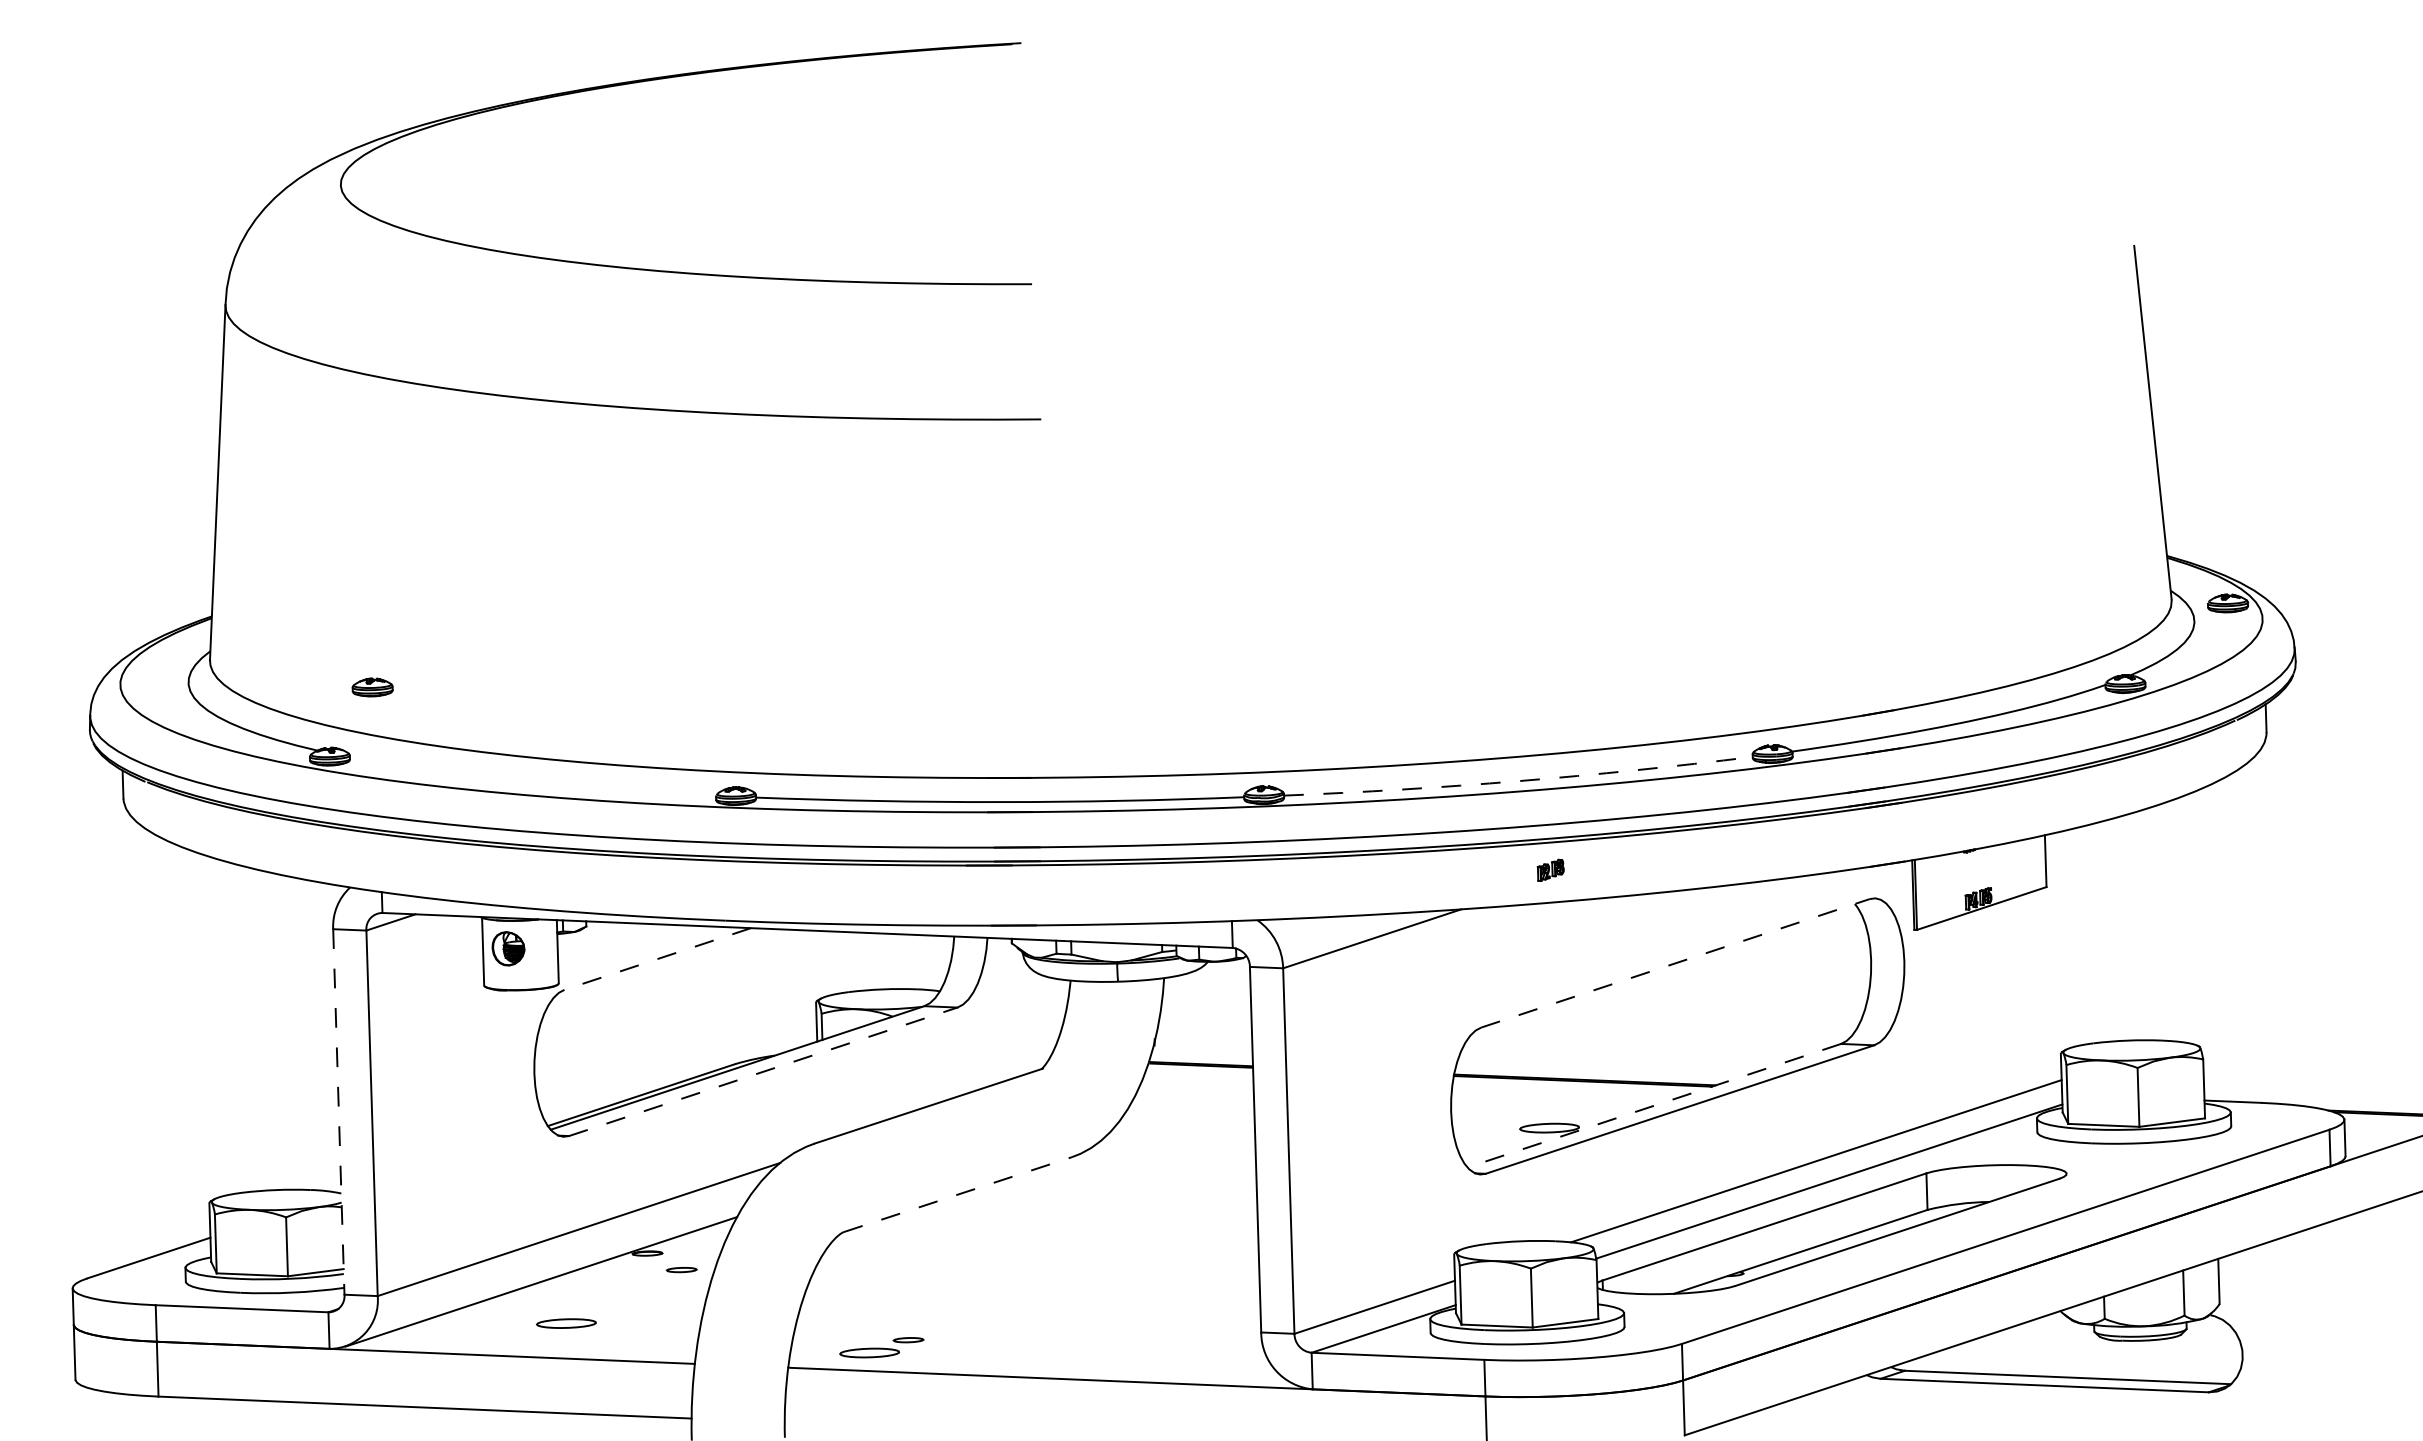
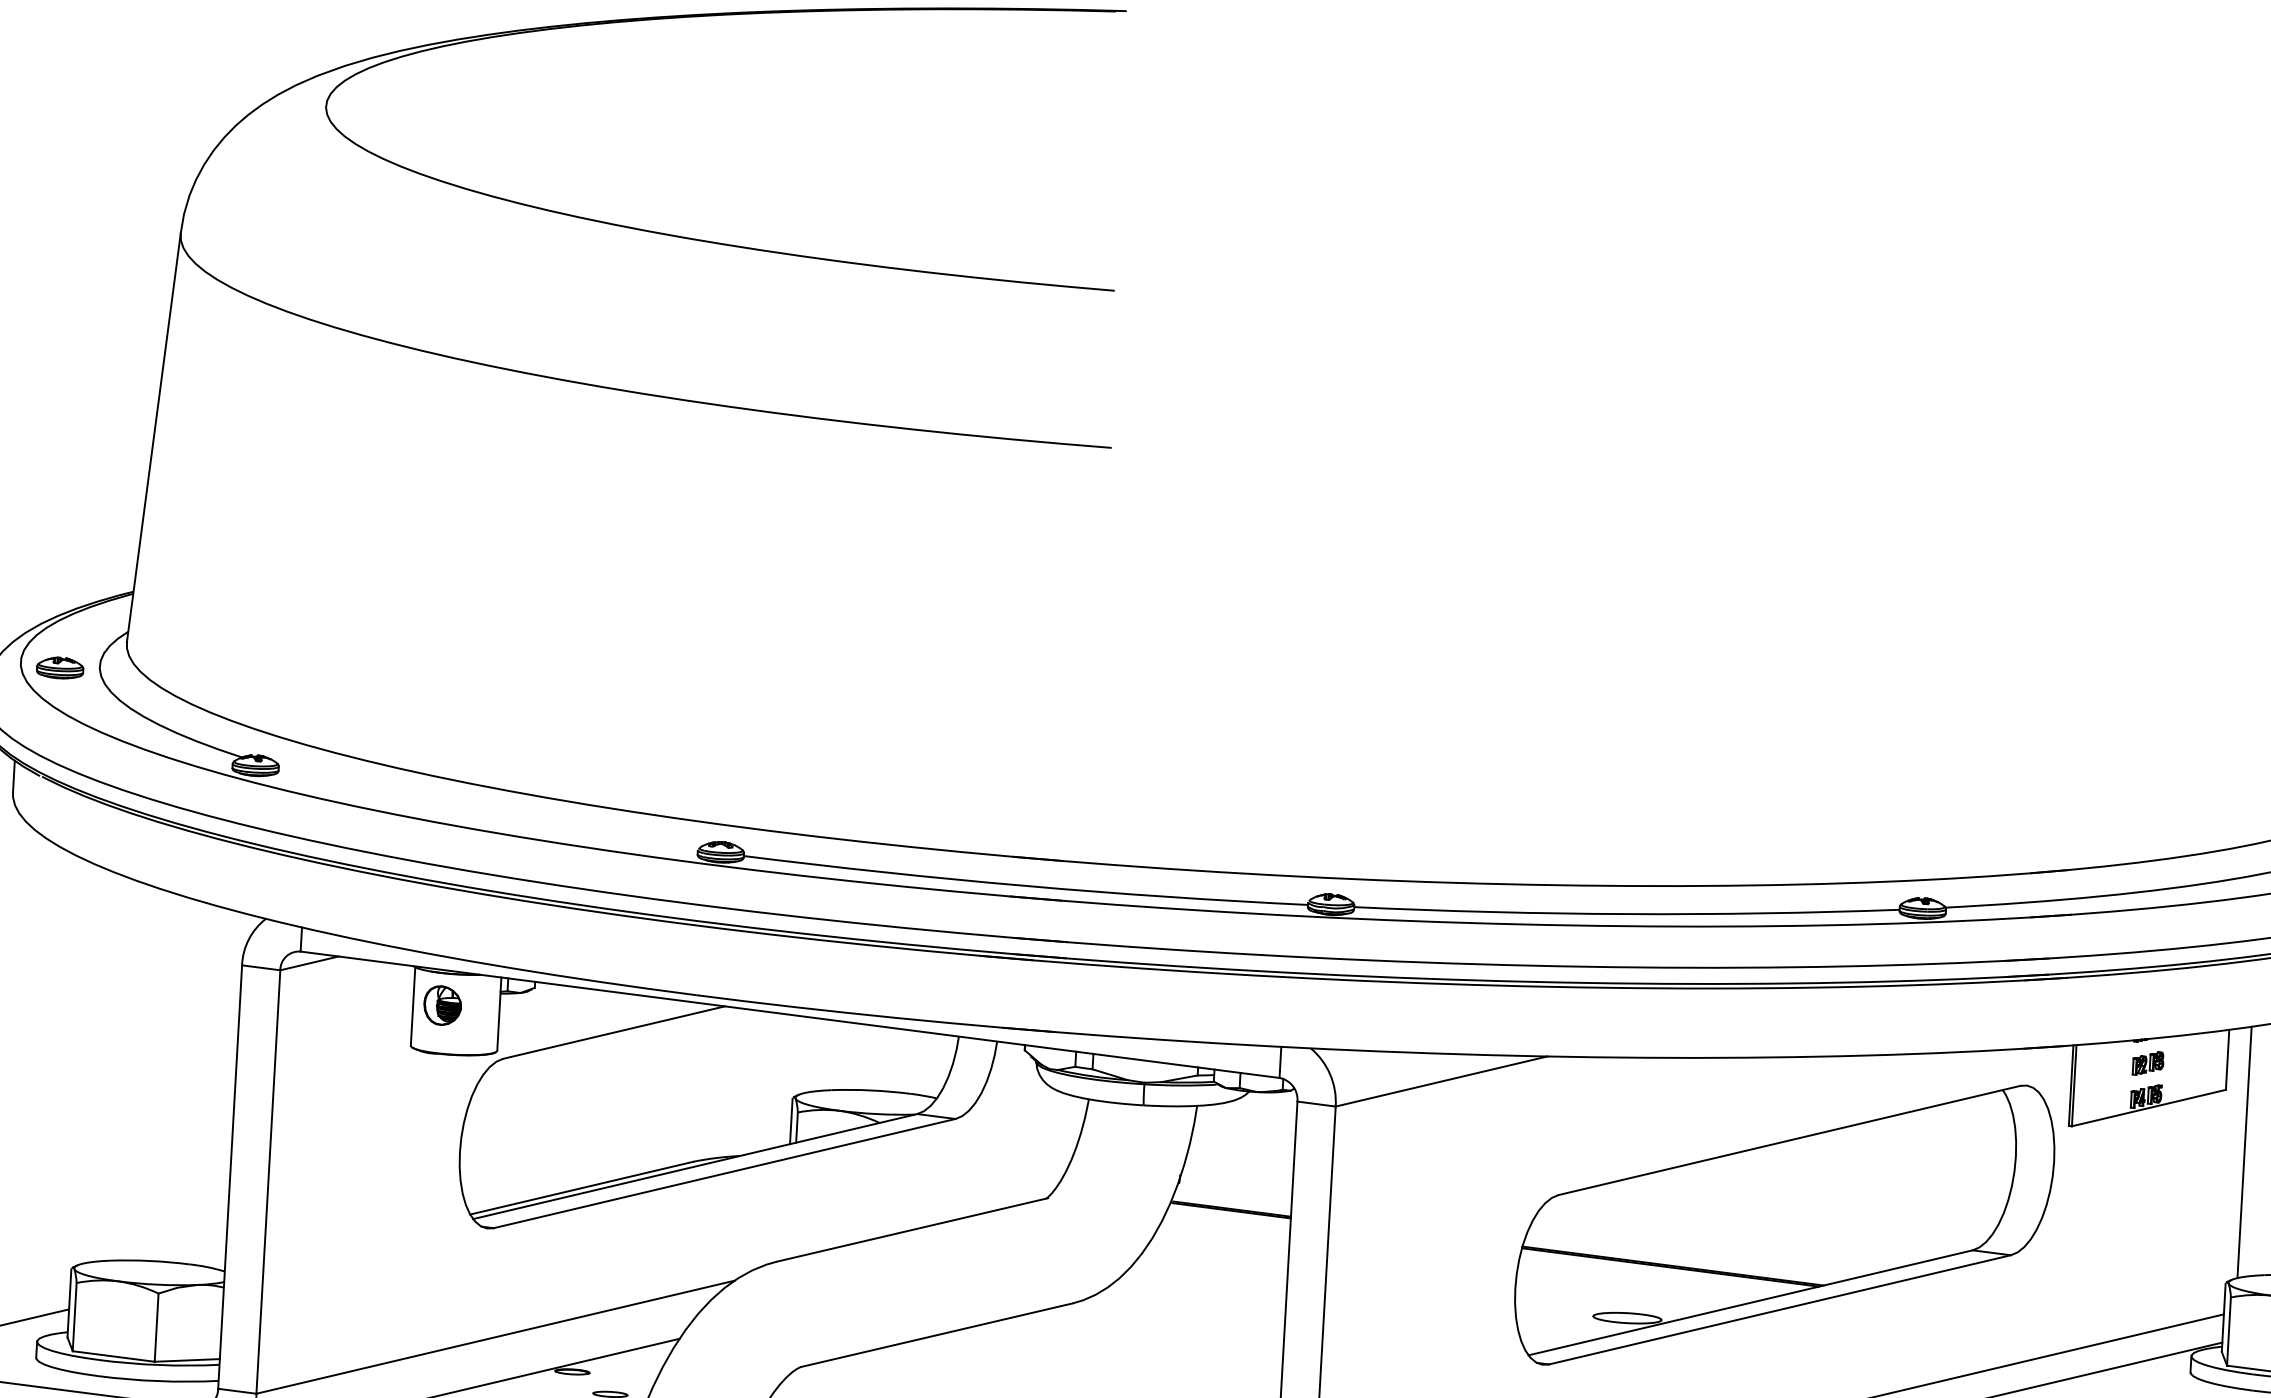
part: (372, 687) -> (60, 668), moved
arc: (1518, 781) -> (1626, 914), dashed -> solid
part: (1550, 869) -> (2147, 1062), moved
line: (2066, 939) -> (2243, 1152), added
line: (657, 959) -> (613, 1033), dashed -> solid
line: (1675, 963) -> (1789, 1140), dashed -> solid
line: (763, 1071) -> (724, 1173), dashed -> solid
line: (1654, 1105) -> (1750, 1302), dashed -> solid
line: (338, 1111) -> (229, 1176), dashed -> solid
line: (958, 1194) -> (937, 1335), dashed -> solid

